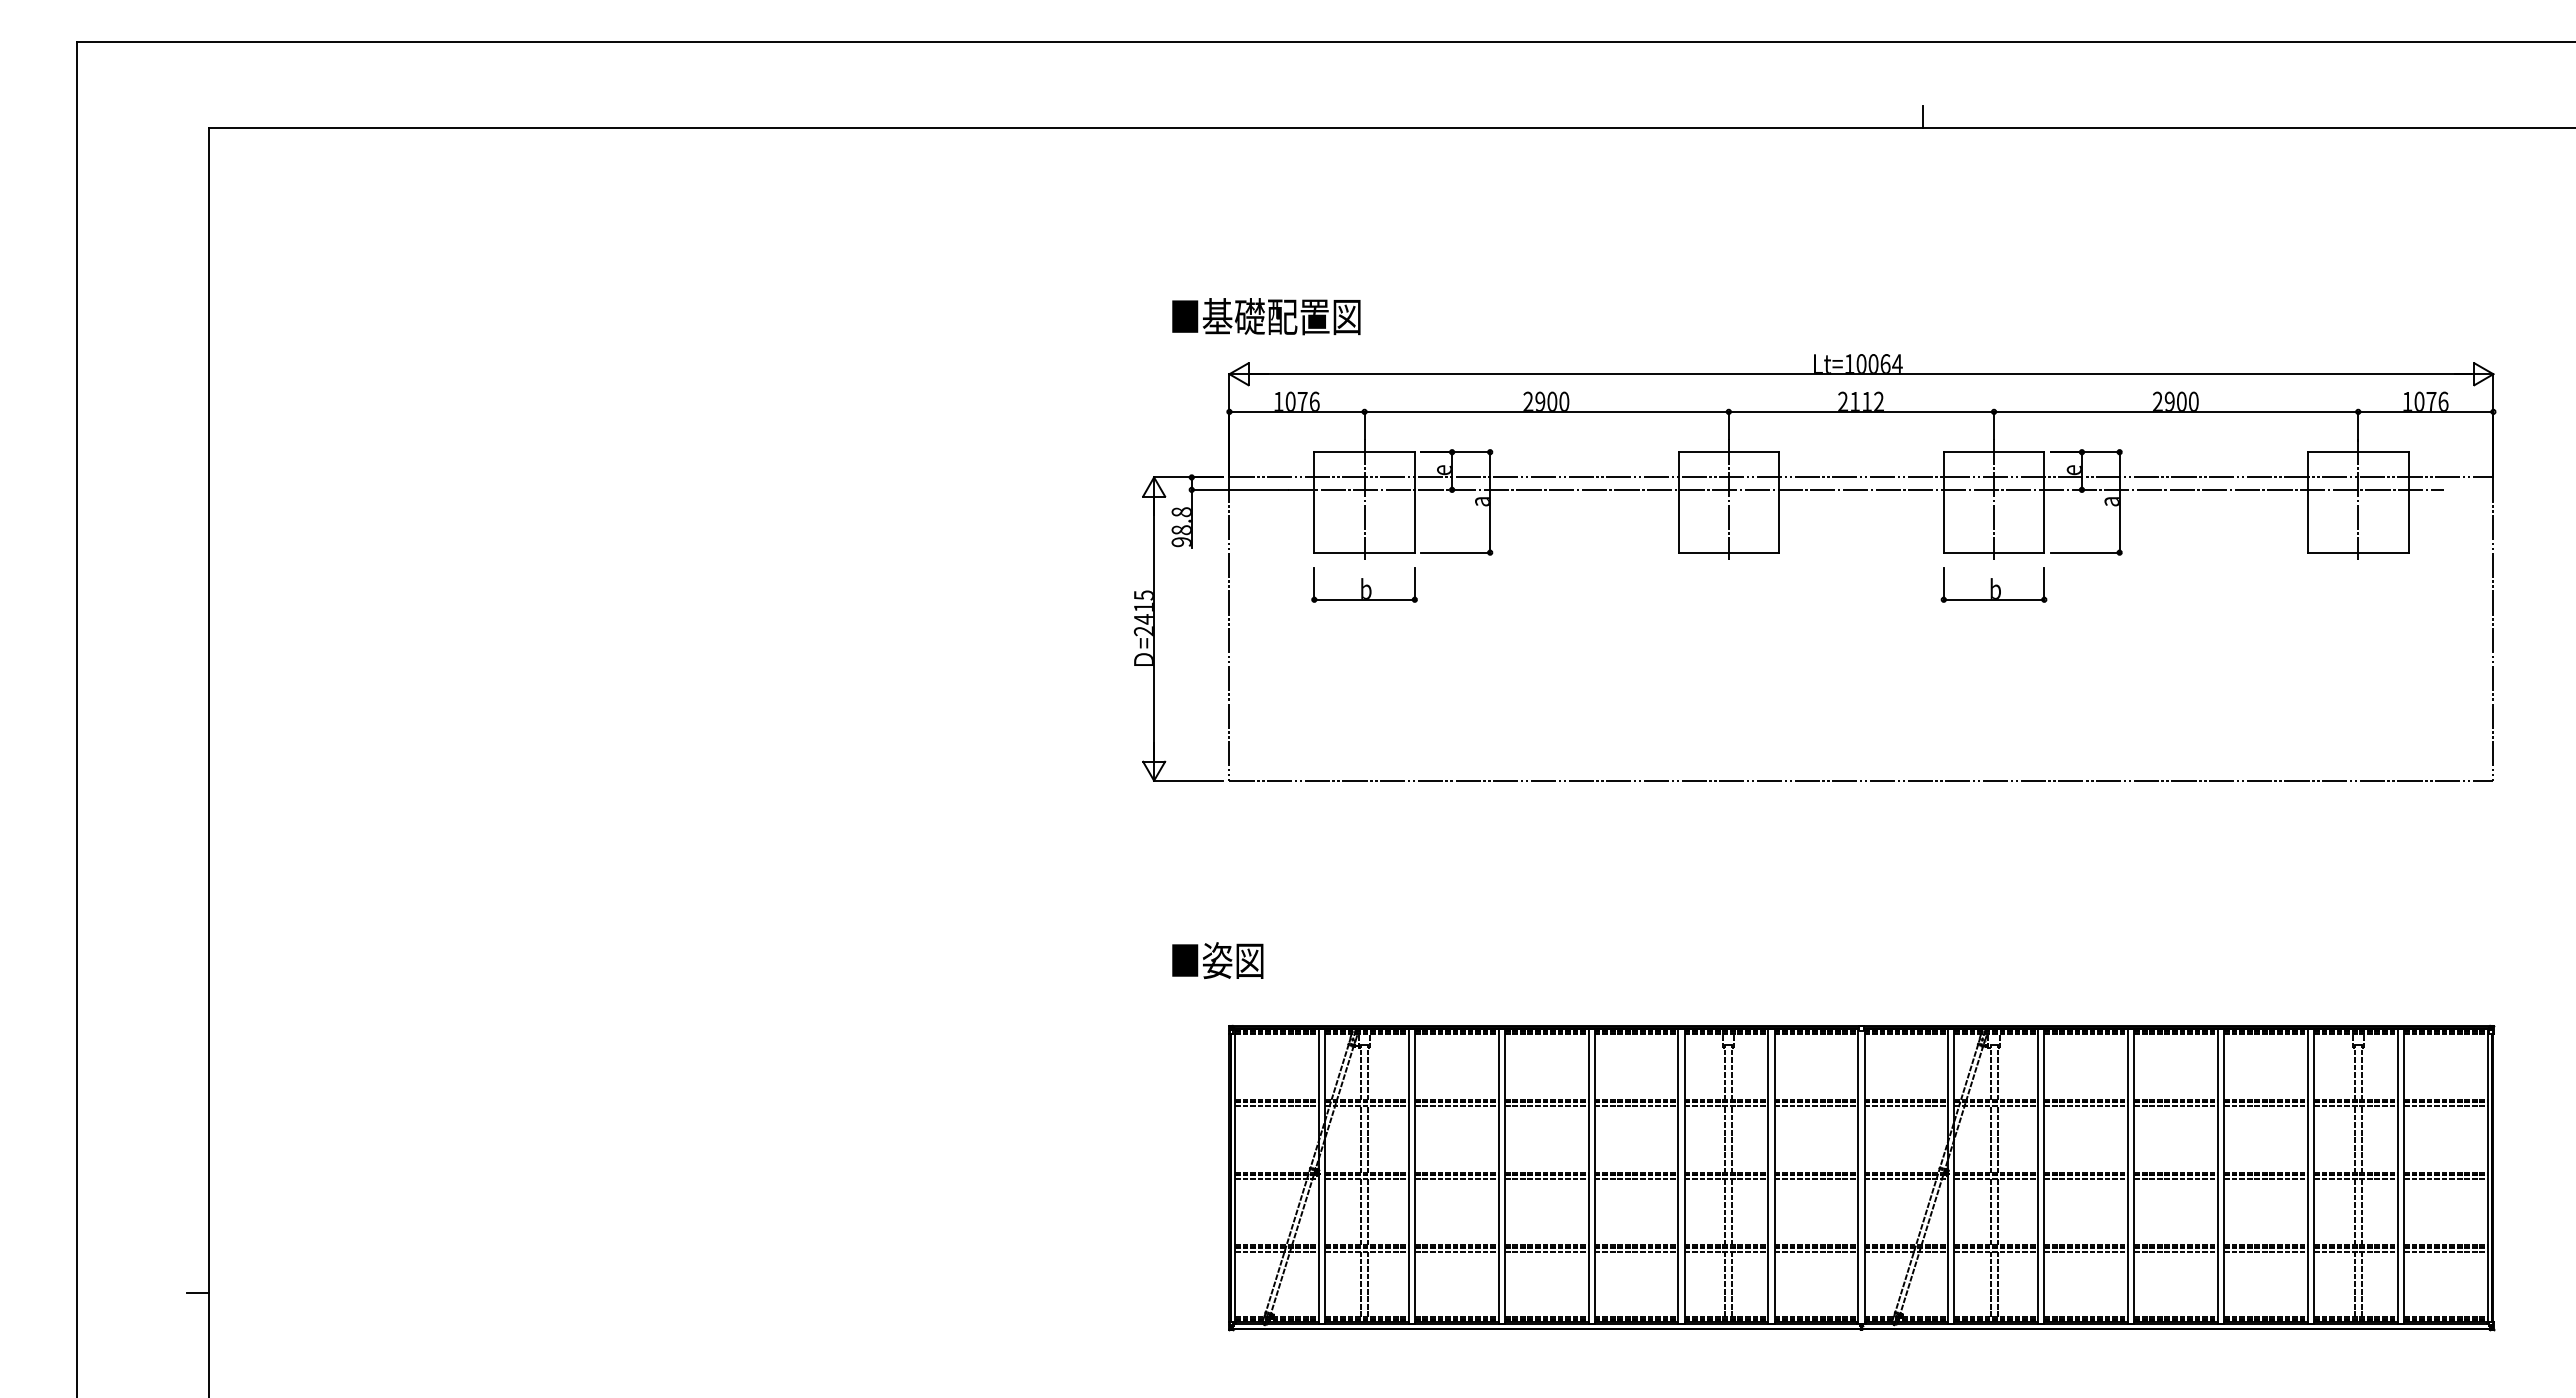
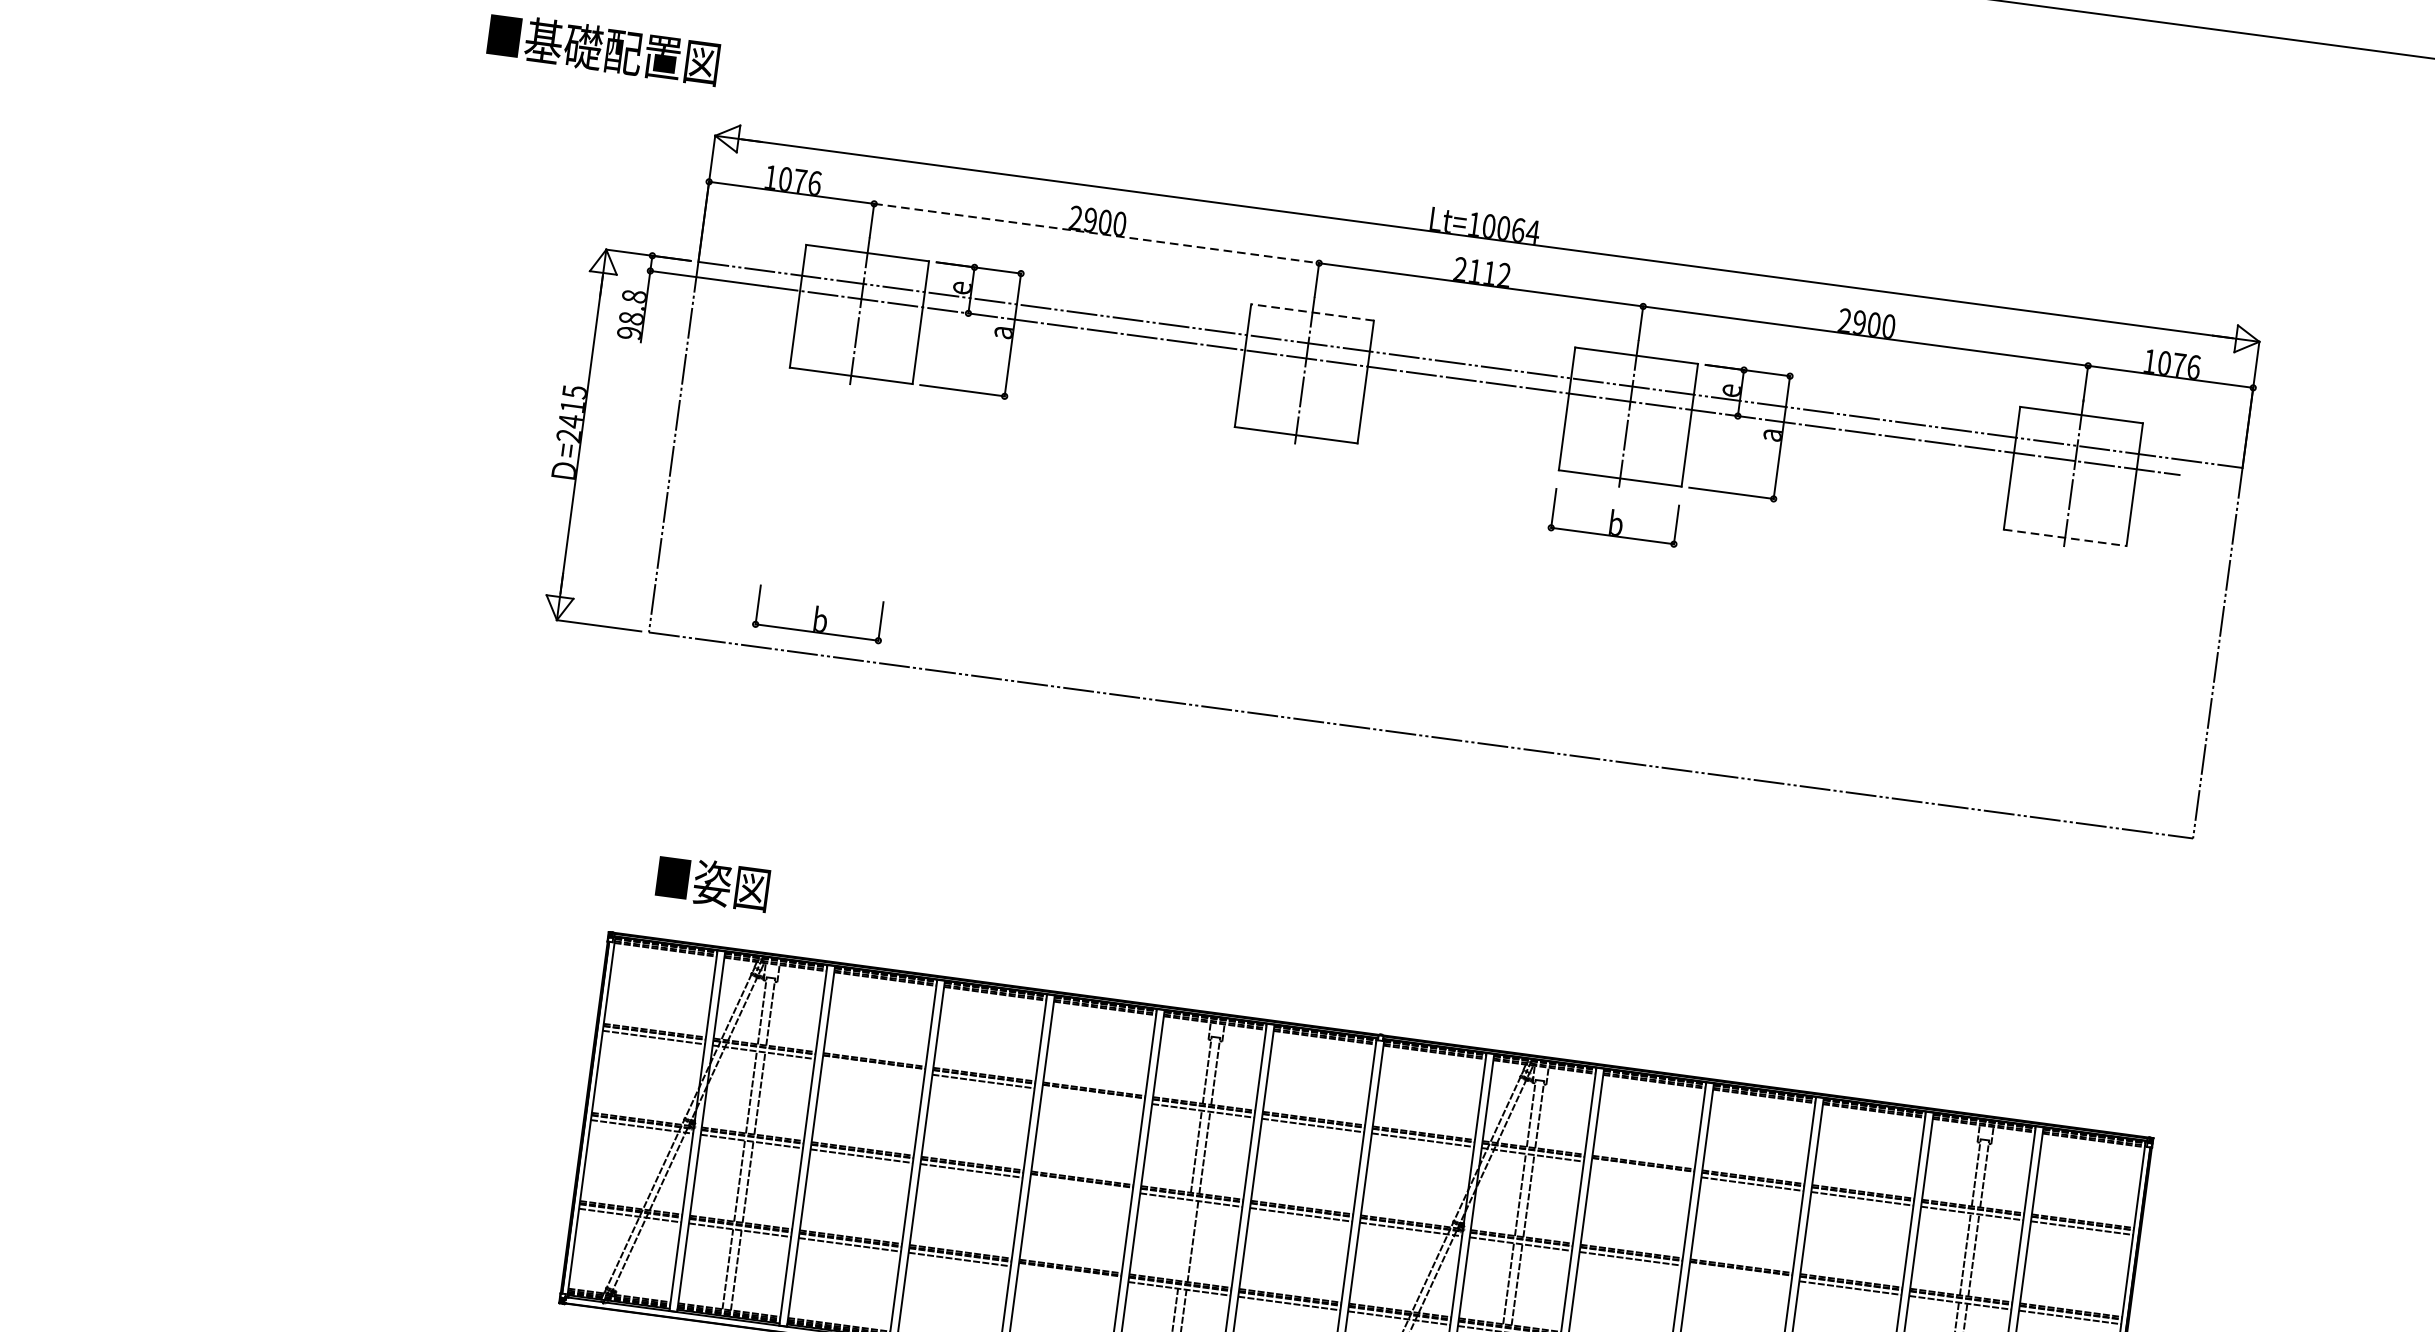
text: (1266, 316) -> (603, 49), moved
line: (1547, 411) -> (1097, 233), solid -> dashed
line: (1728, 452) -> (1312, 312), solid -> dashed
line: (2358, 552) -> (2065, 537), solid -> dashed
part: (1364, 584) -> (819, 613), moved
text: (1217, 960) -> (712, 883), moved
line: (1456, 1106) -> (873, 1067), removed
line: (1636, 1106) -> (1093, 1096), removed
line: (2086, 1106) -> (1642, 1170), removed
line: (1636, 1179) -> (1081, 1185), removed
line: (2175, 1179) -> (1739, 1273), removed
line: (1725, 1212) -> (1184, 1240), removed
line: (1636, 1251) -> (1069, 1273), removed

